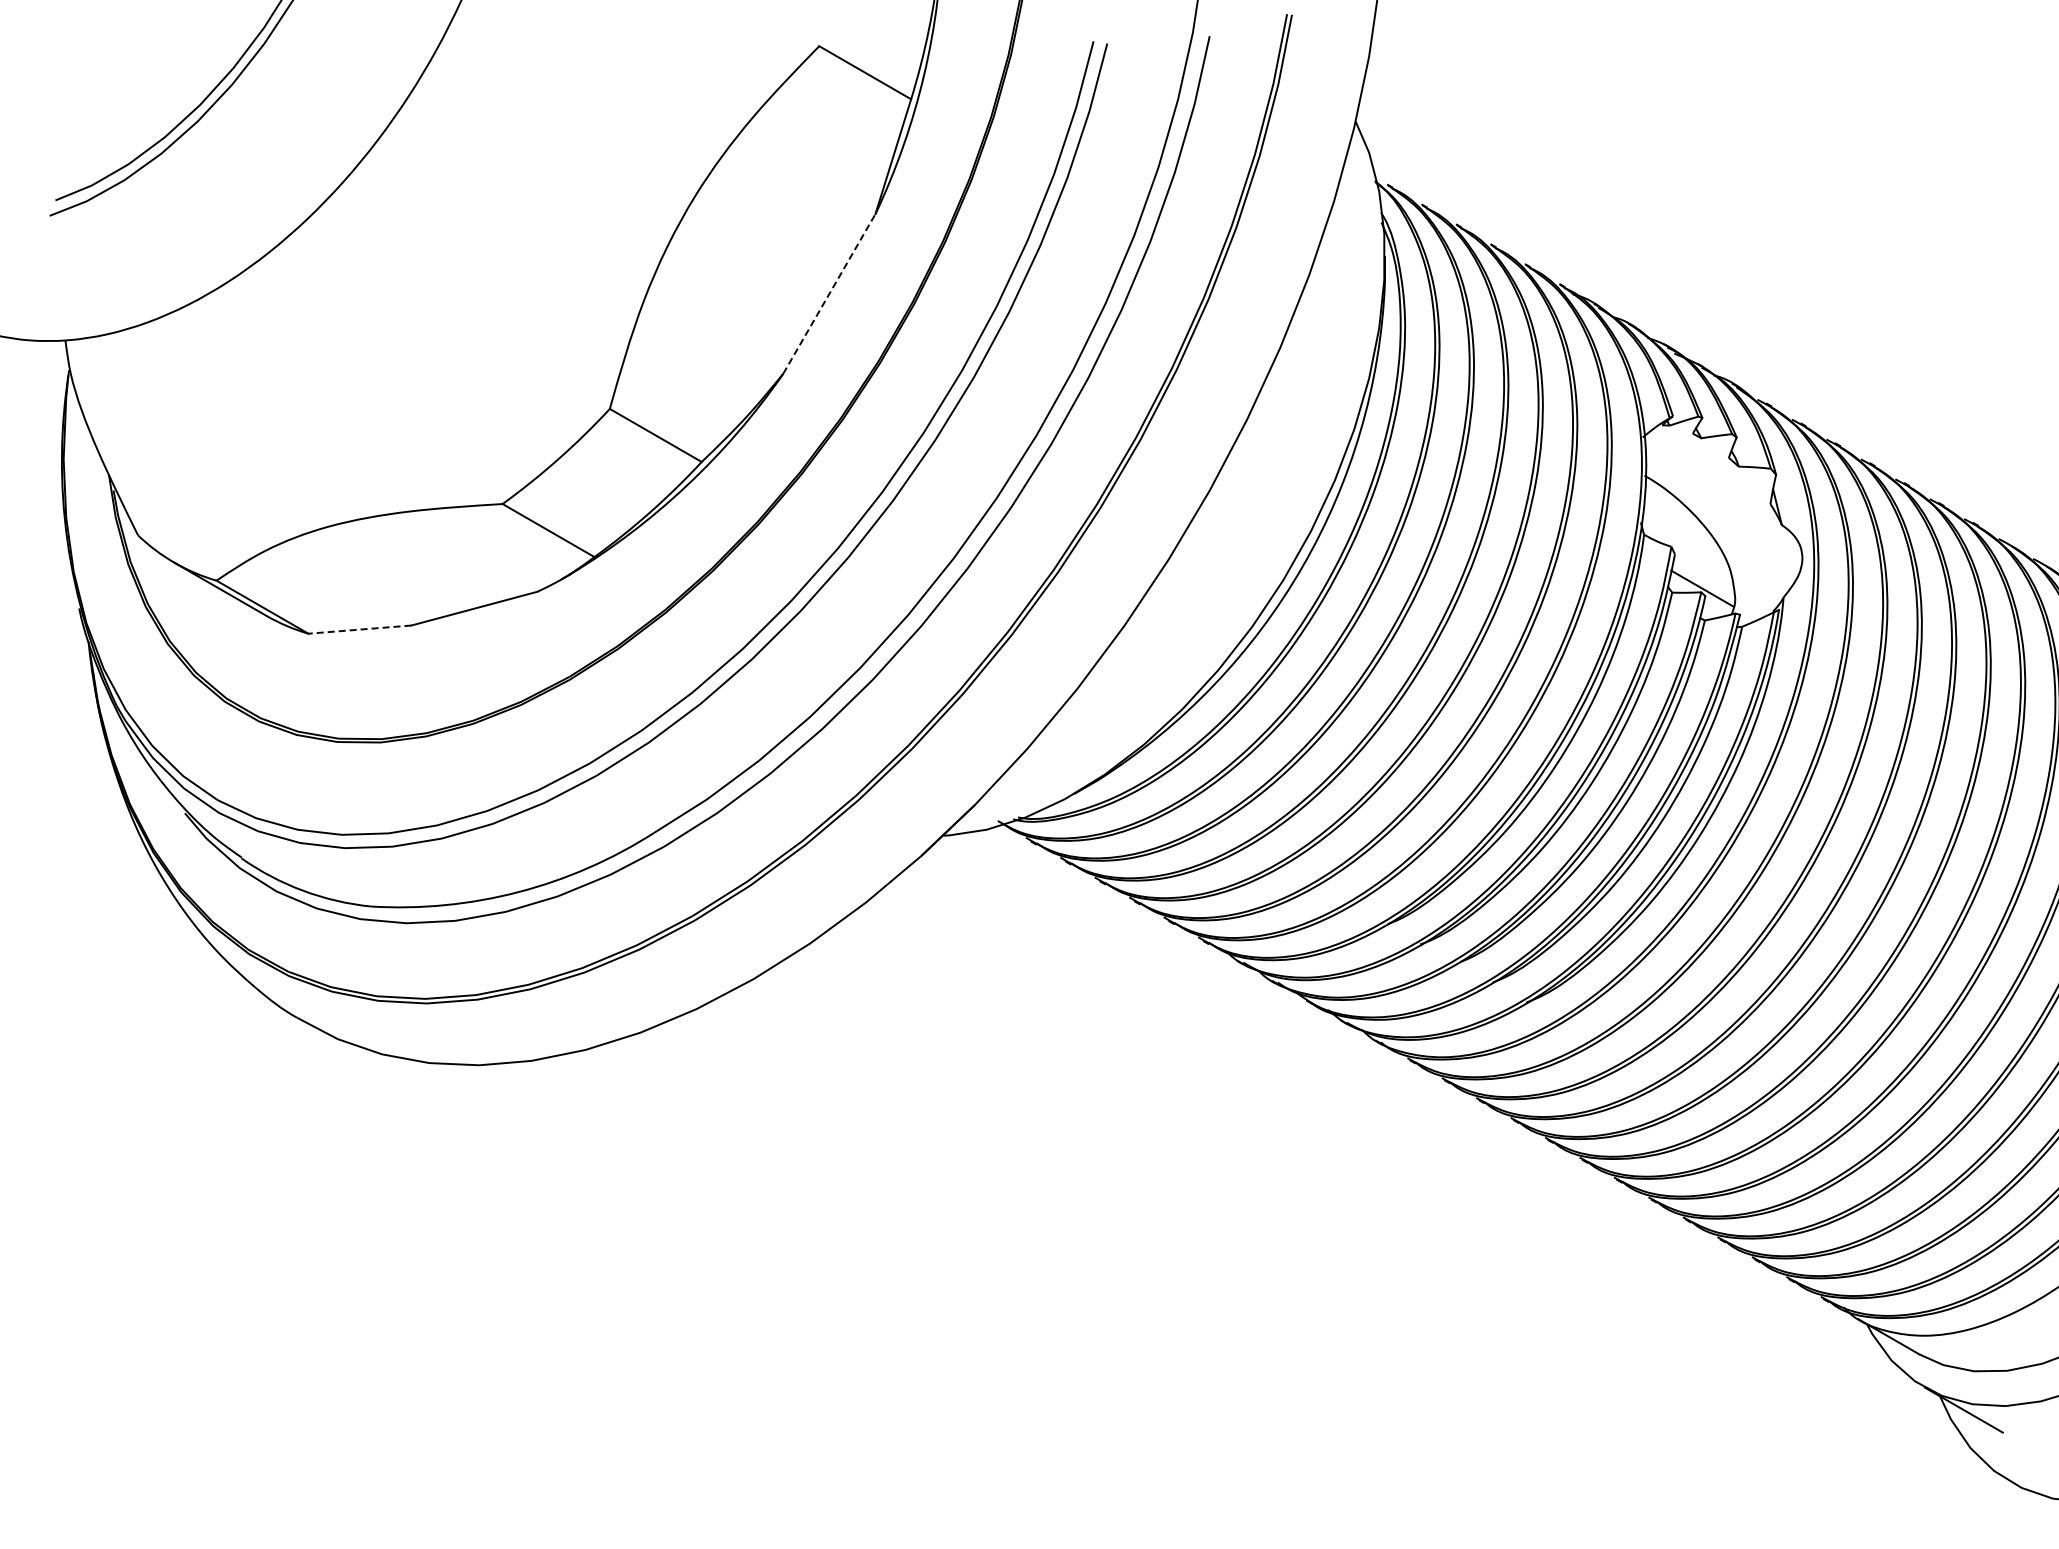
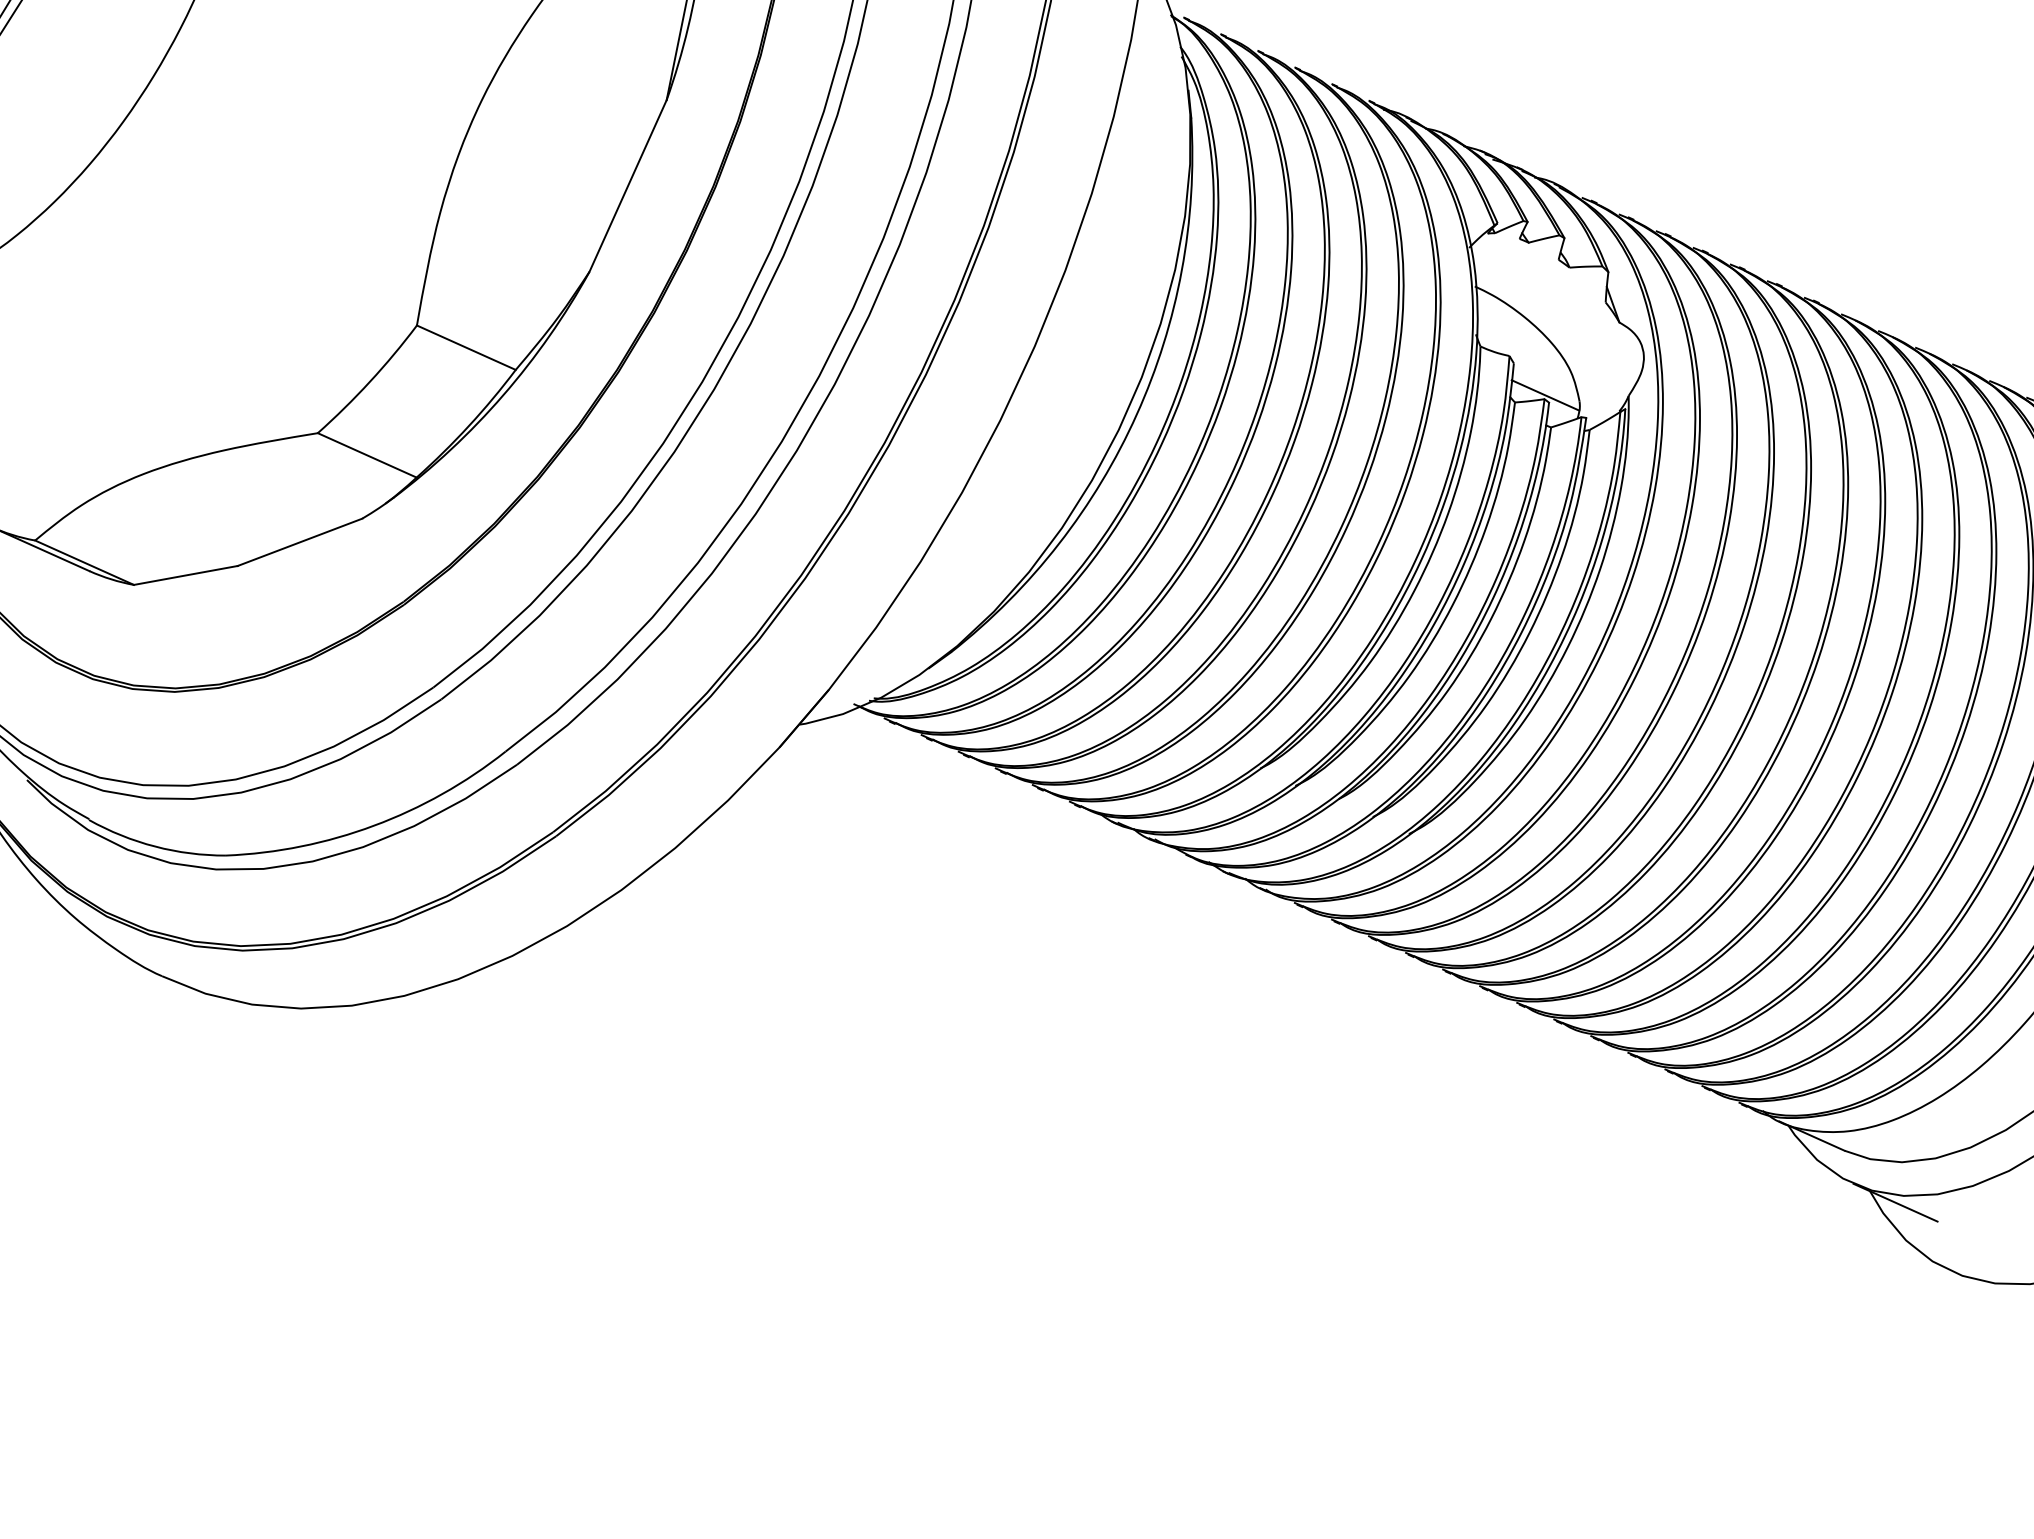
line: (829, 293) -> (628, 185), dashed -> solid
line: (359, 629) -> (185, 575), dashed -> solid

